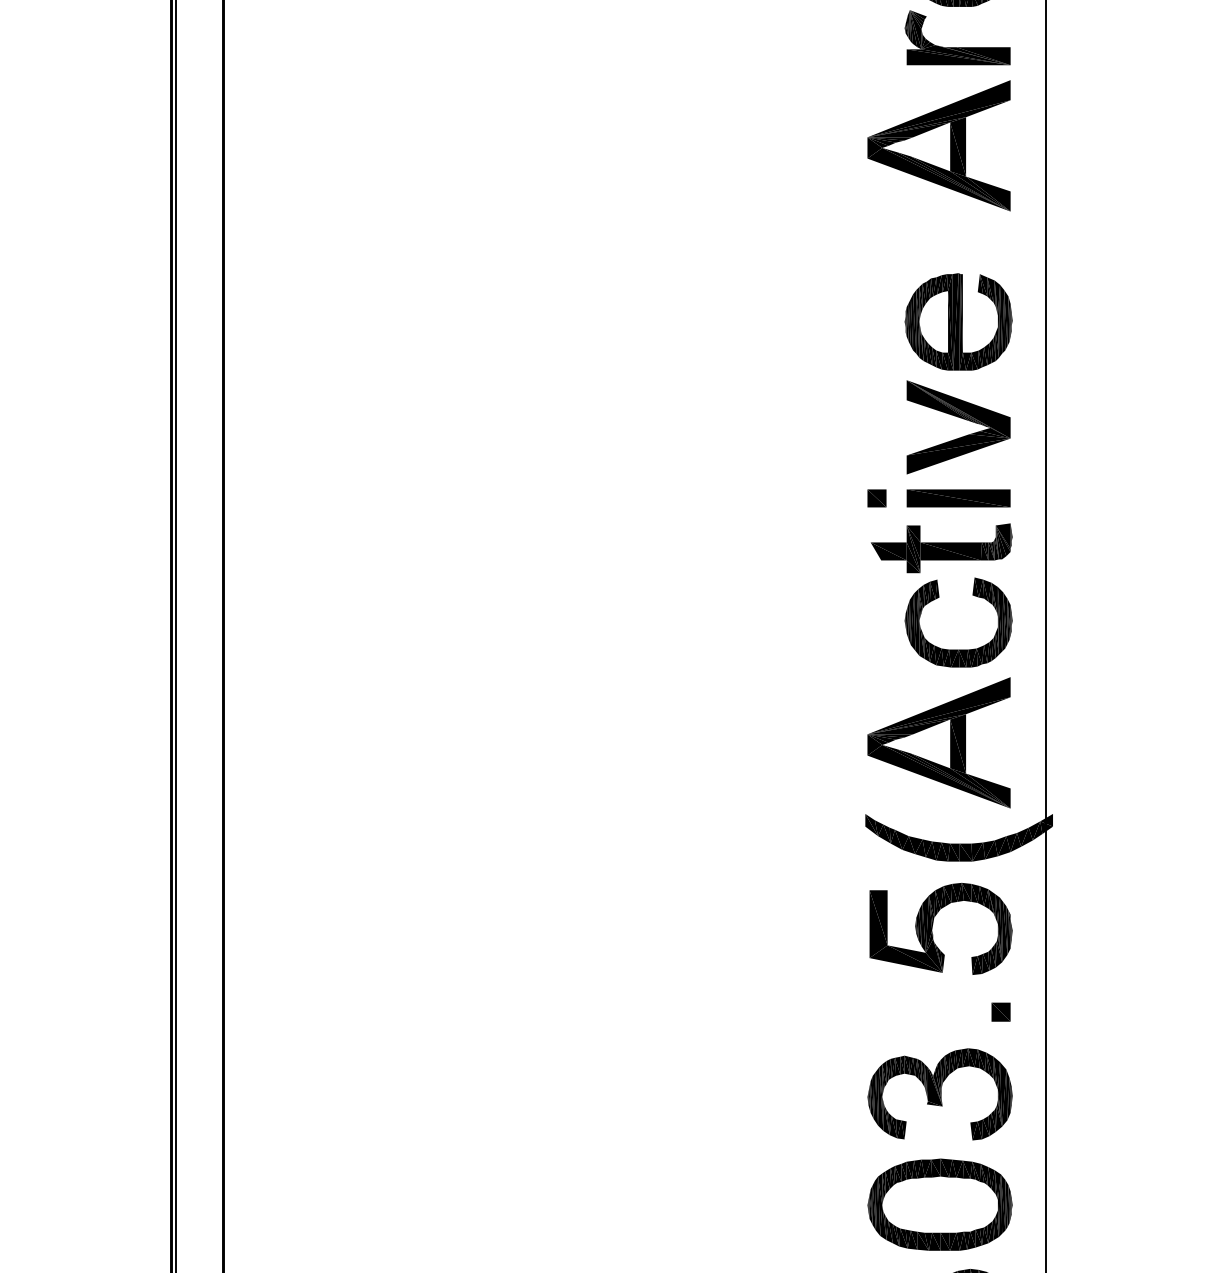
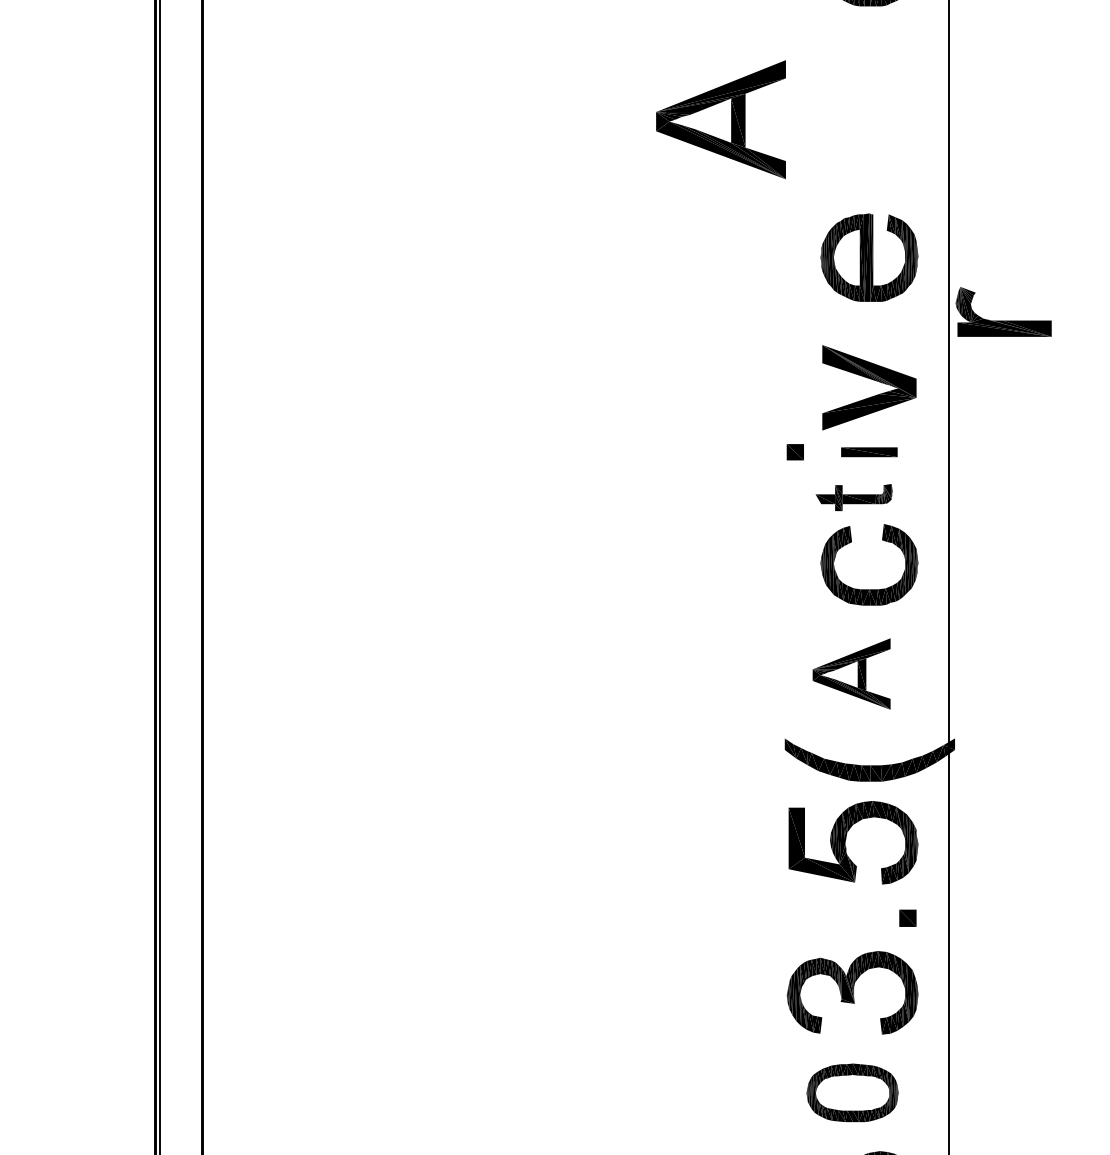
part: (957, 47) -> (1003, 320), moved
part: (938, 145) -> (720, 119), moved
part: (958, 321) -> (869, 257), moved
part: (958, 498) -> (869, 452), size x0.6
part: (941, 548) -> (853, 497), size x0.6
part: (938, 742) -> (851, 673), size x0.6
part: (939, 1204) -> (852, 1092), size x0.7

